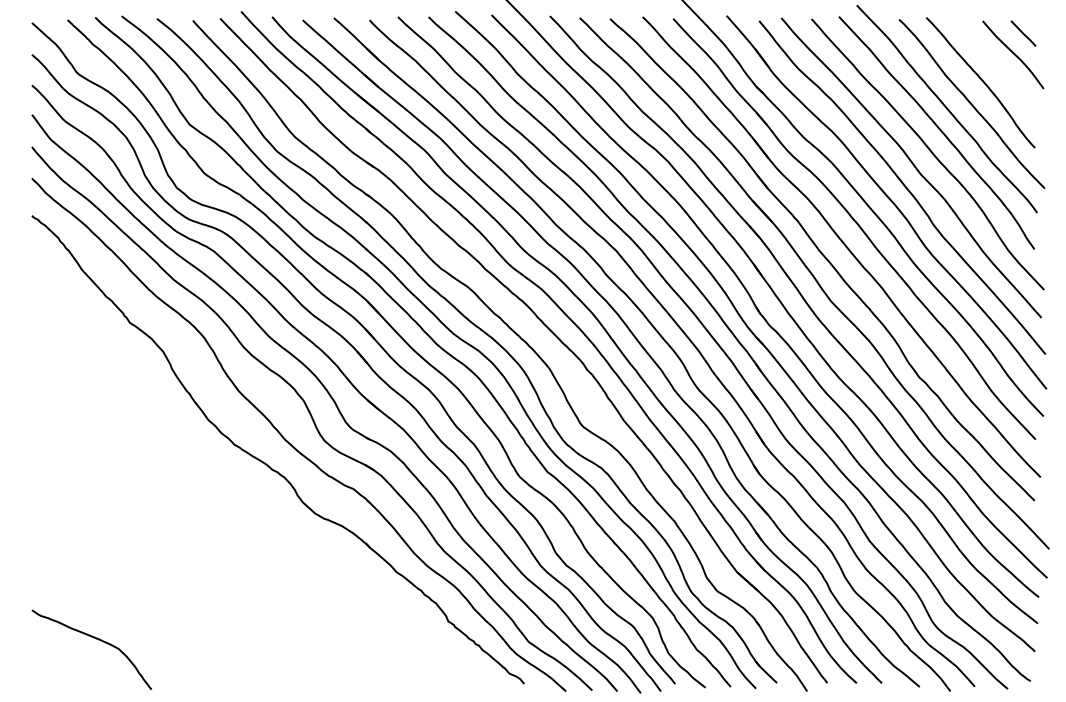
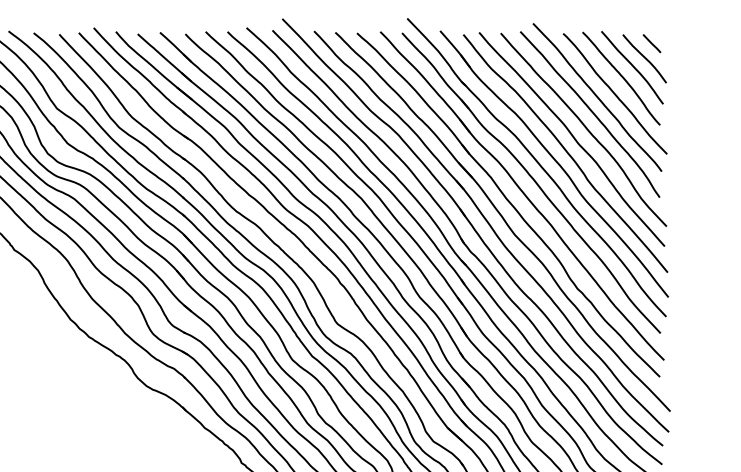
curve: (996, 66) -> (632, 67), added

